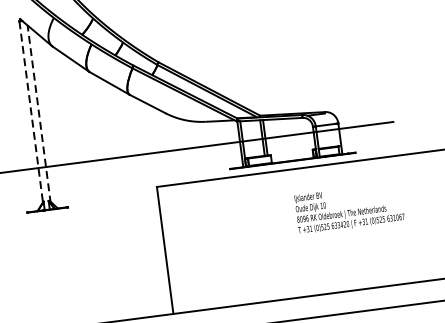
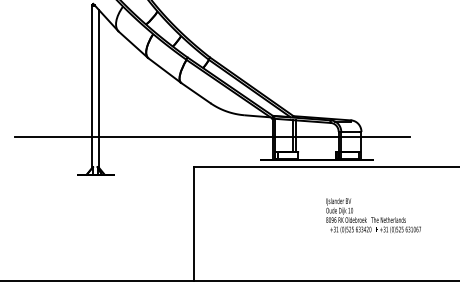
line: (31, 112) -> (92, 87), dashed -> solid
line: (39, 114) -> (99, 89), dashed -> solid
text: (349, 207) -> (373, 215), moved

